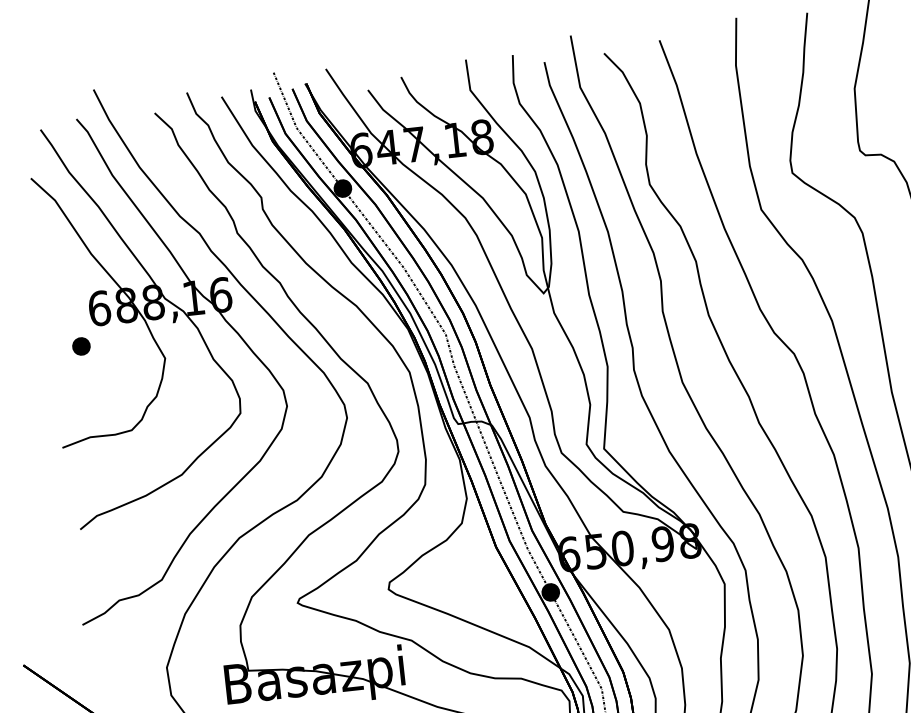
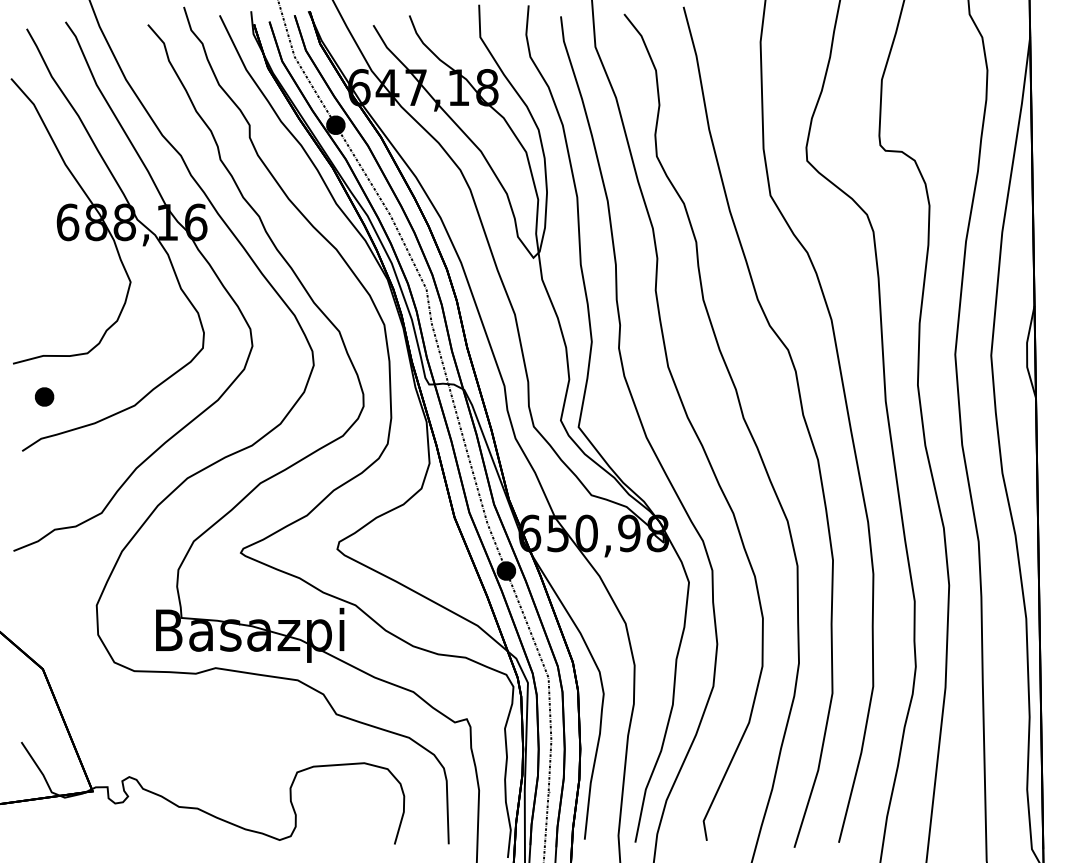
part: (81, 345) -> (44, 396), moved

